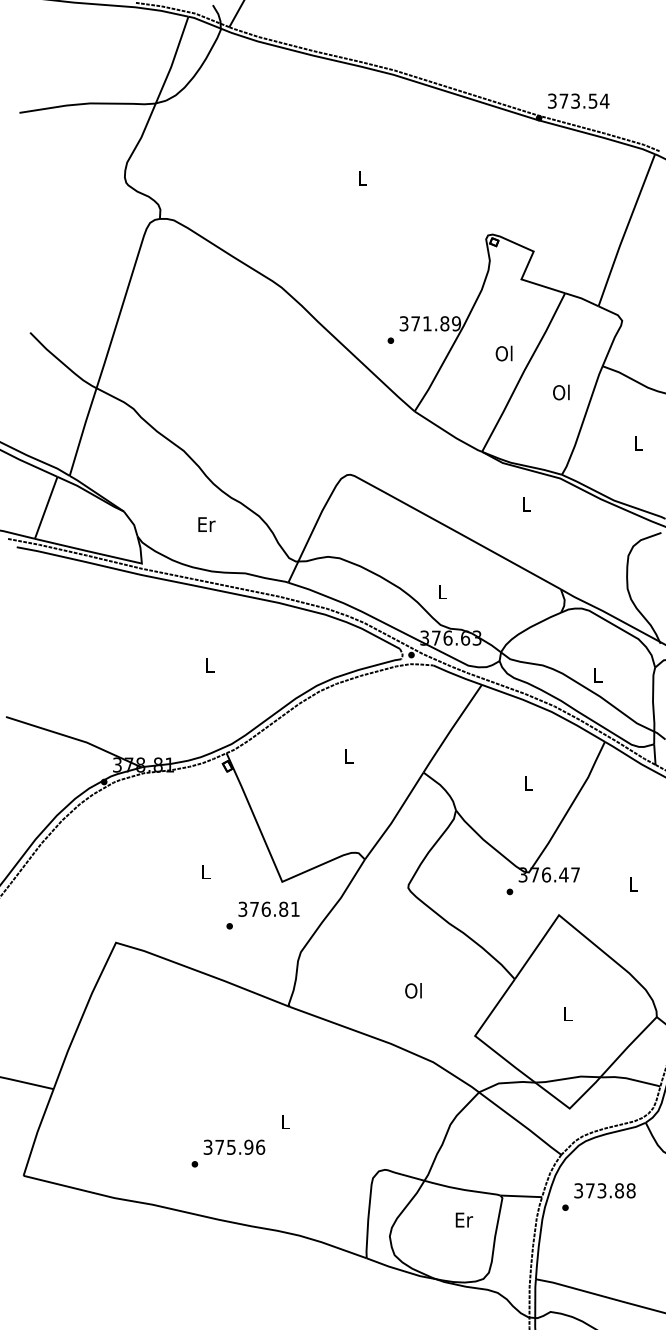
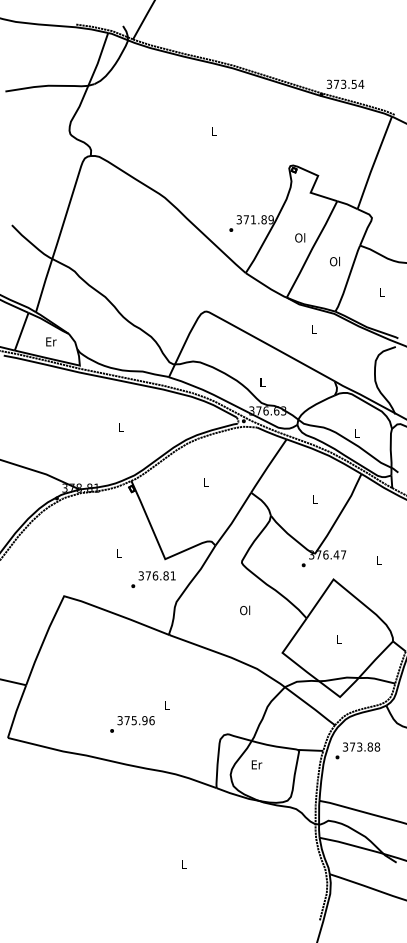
text: (207, 523) -> (51, 341), moved
text: (414, 990) -> (245, 610), moved
text: (463, 1219) -> (256, 764), moved

